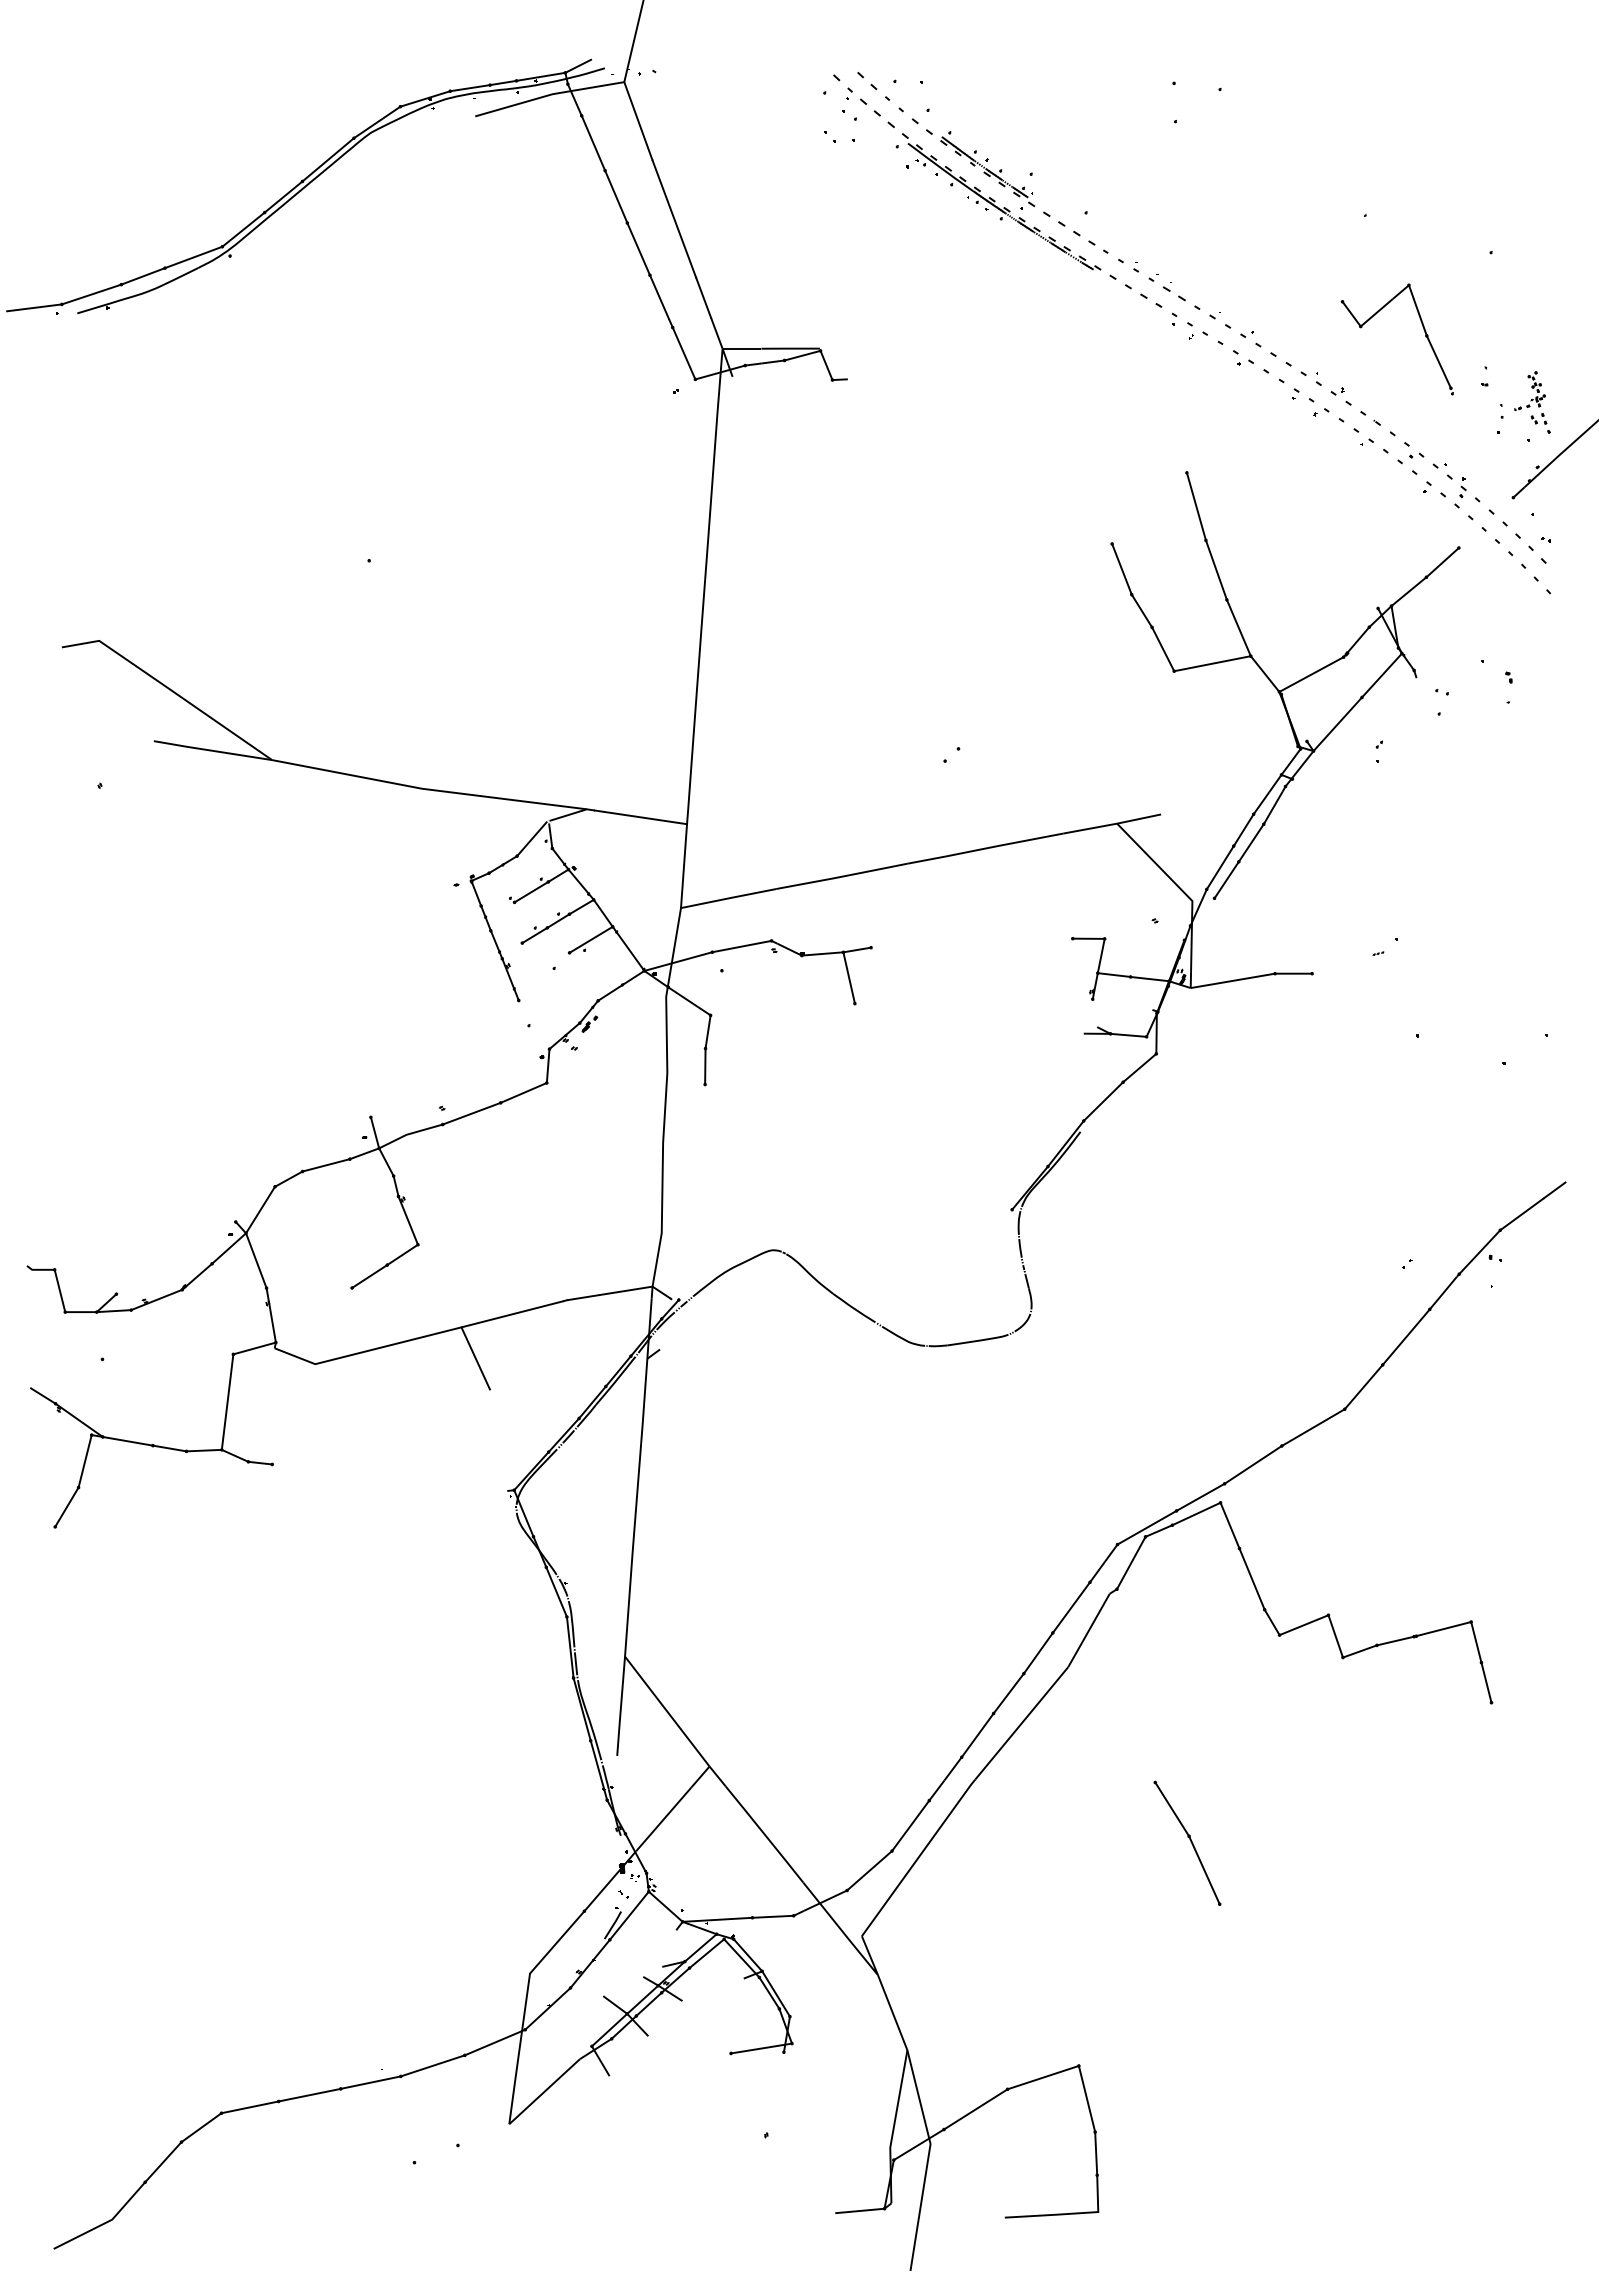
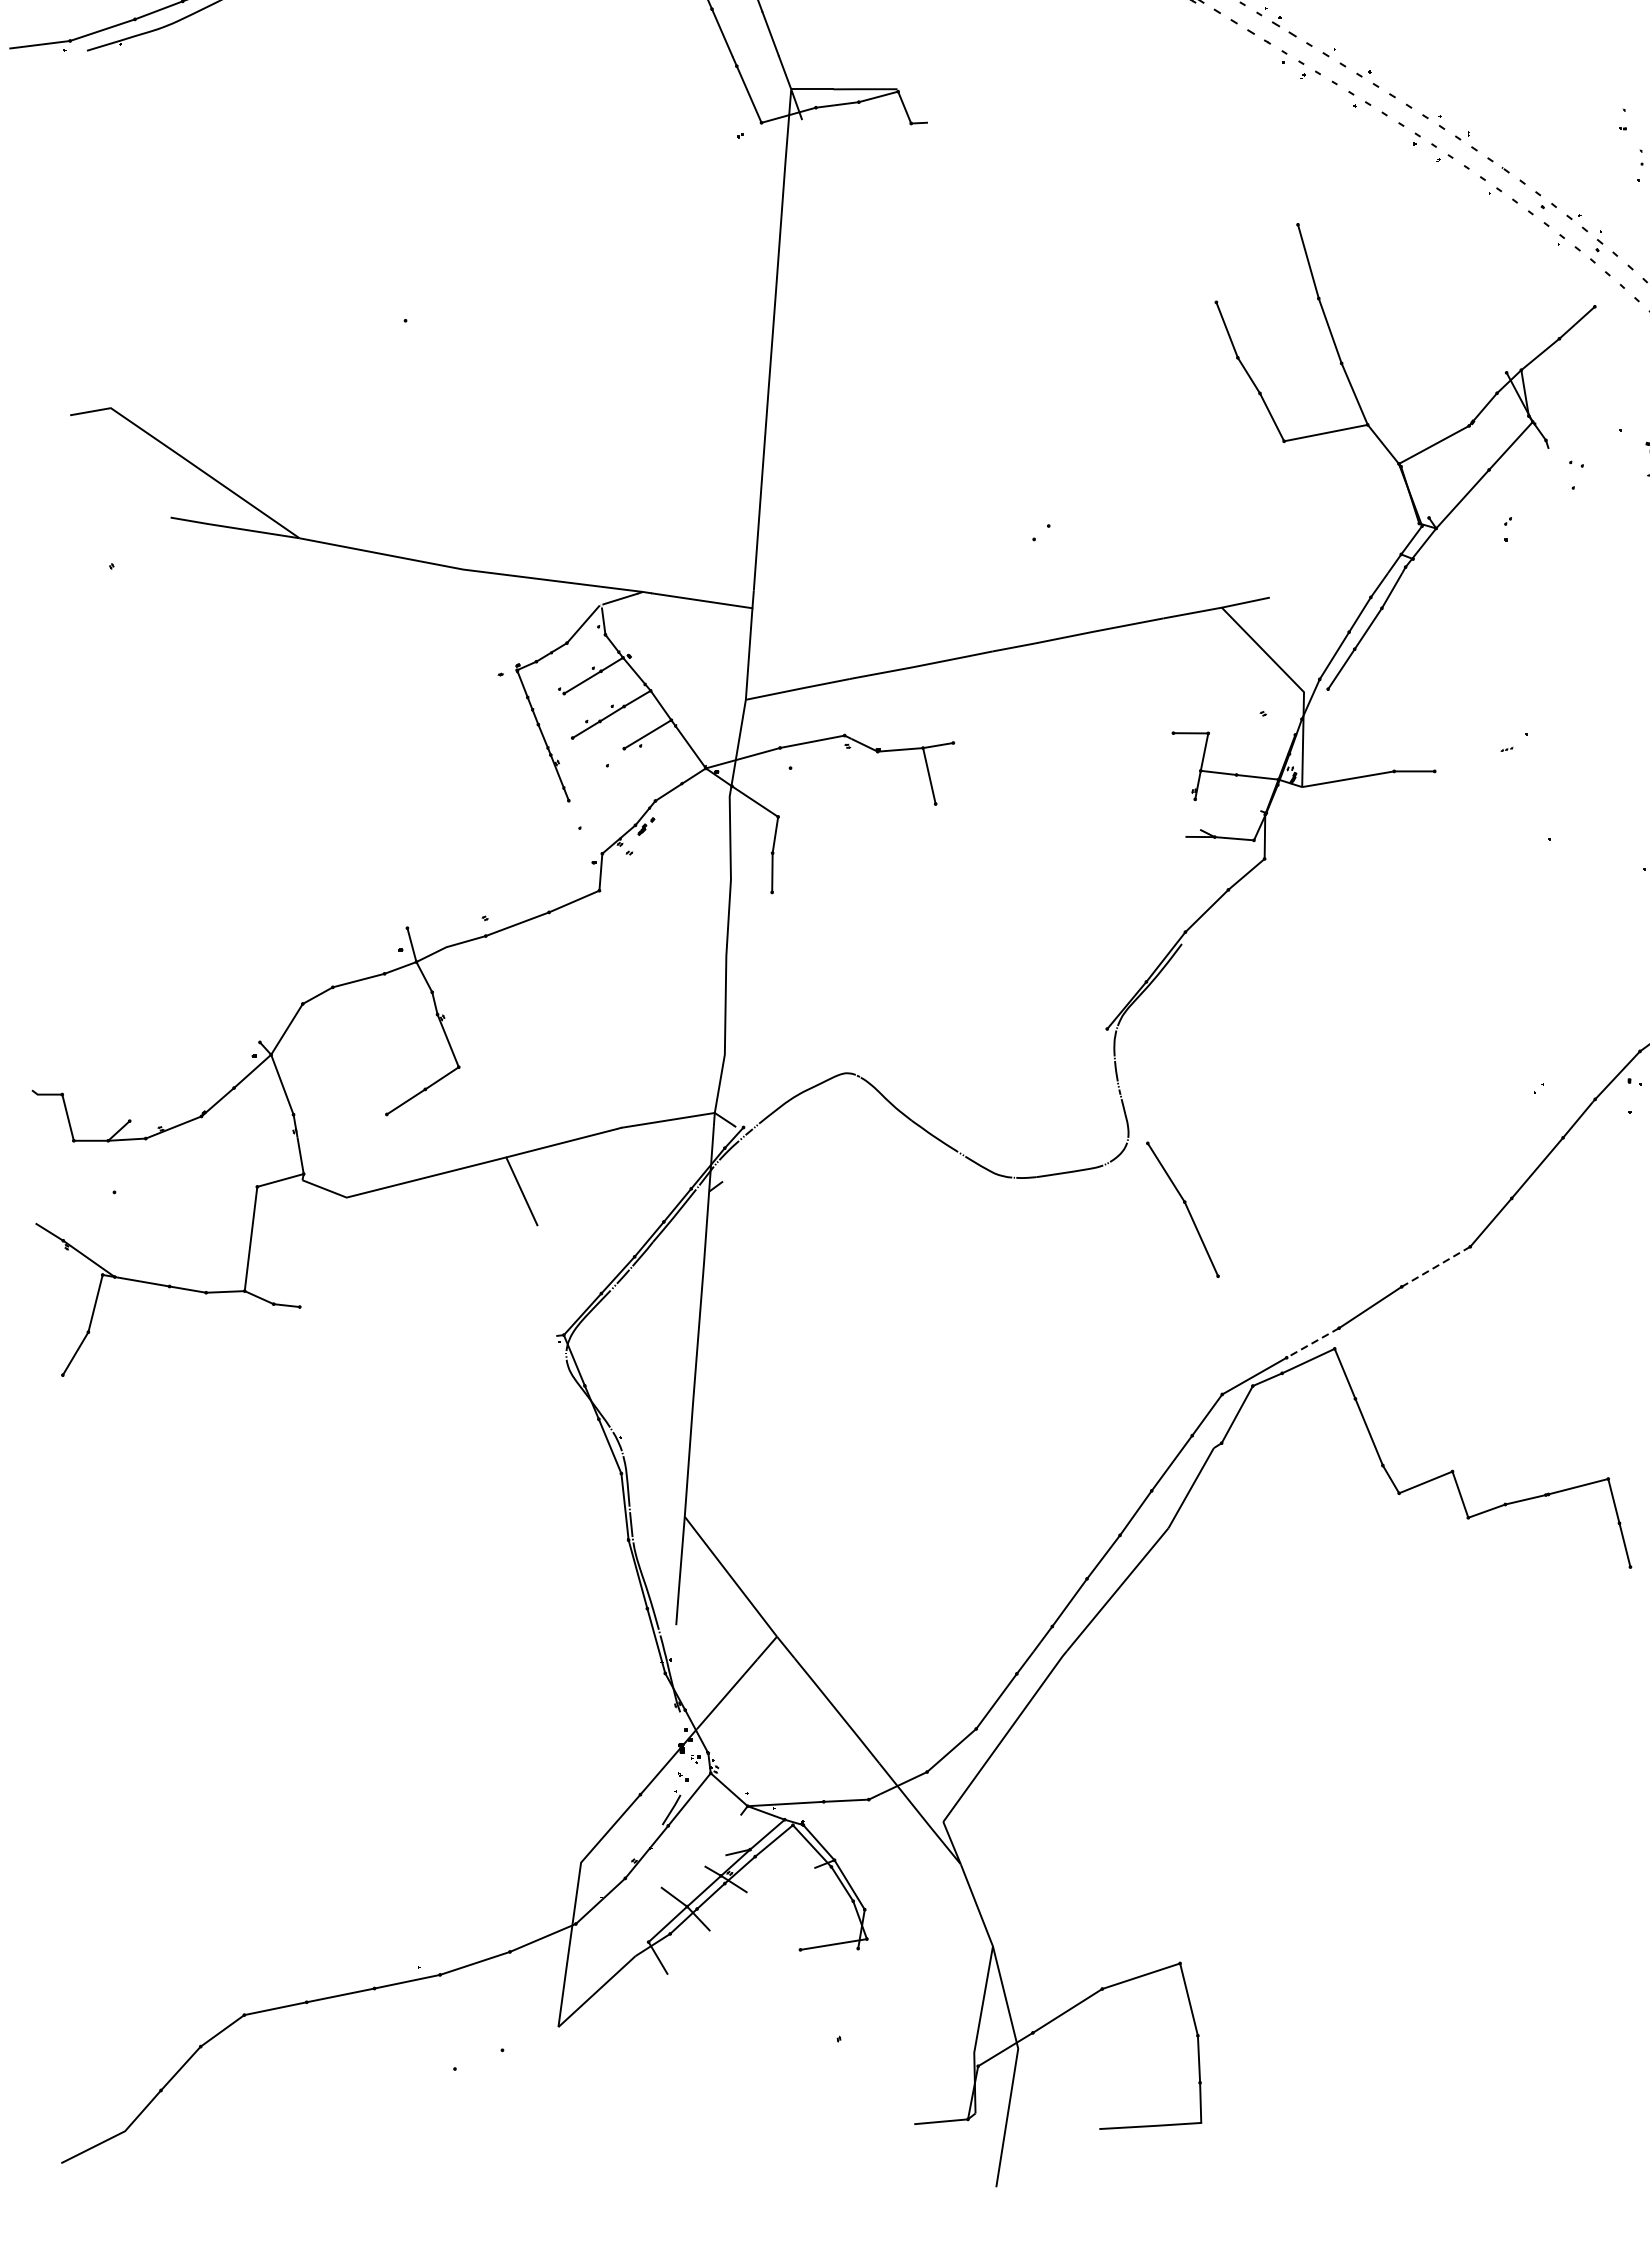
part: (1422, 327) -> (1555, 66), removed
line: (1312, 1427) -> (1435, 1266), solid -> dashed
line: (1200, 1497) -> (1312, 1343), solid -> dashed
part: (1187, 1842) -> (1182, 1208), moved

